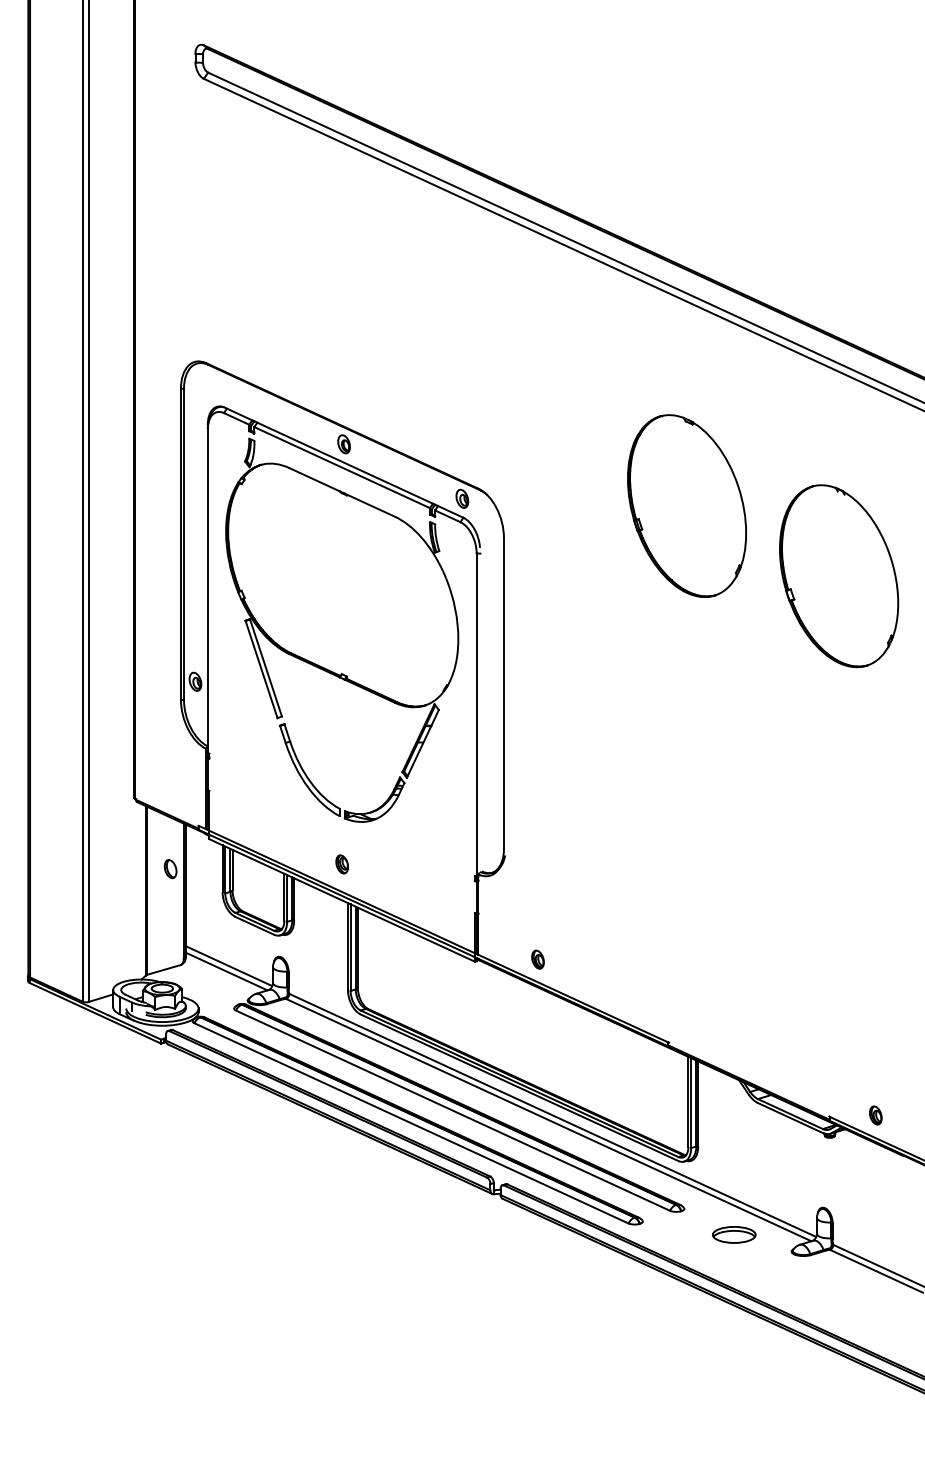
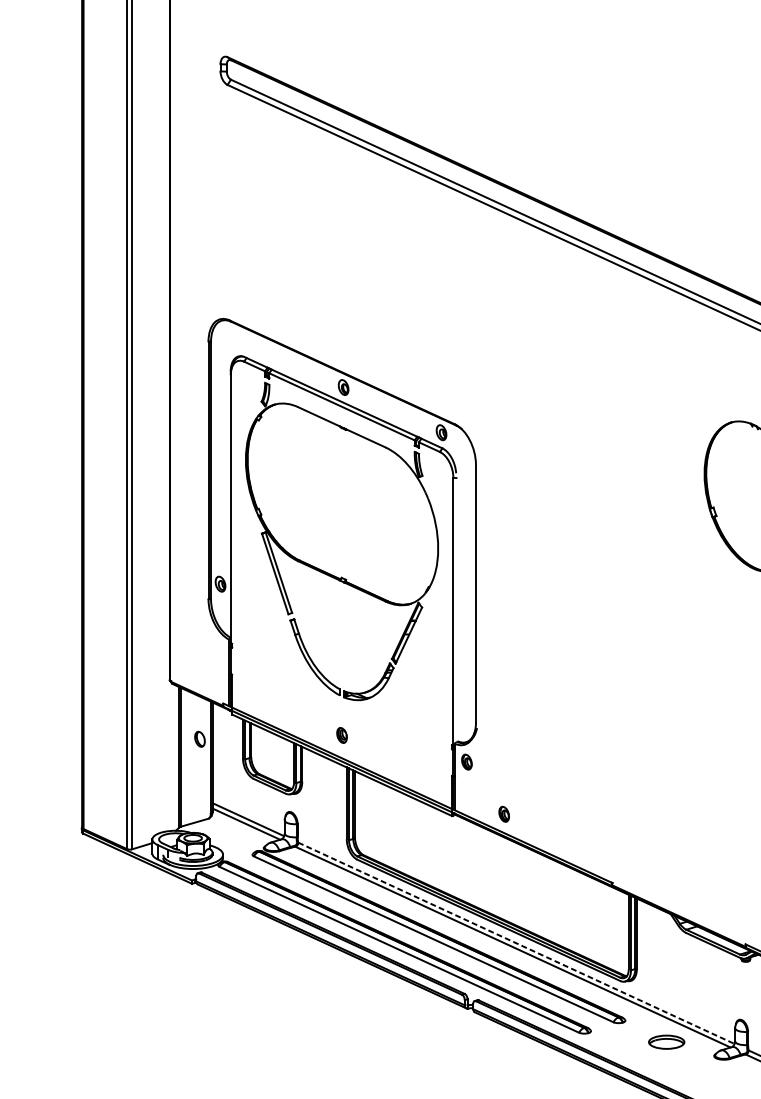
part: (686, 505) -> (627, 438), removed
part: (492, 896) -> (466, 761), added
line: (553, 1115) -> (517, 943), solid -> dashed

